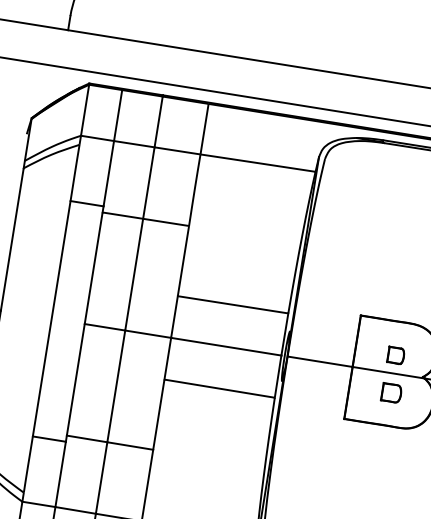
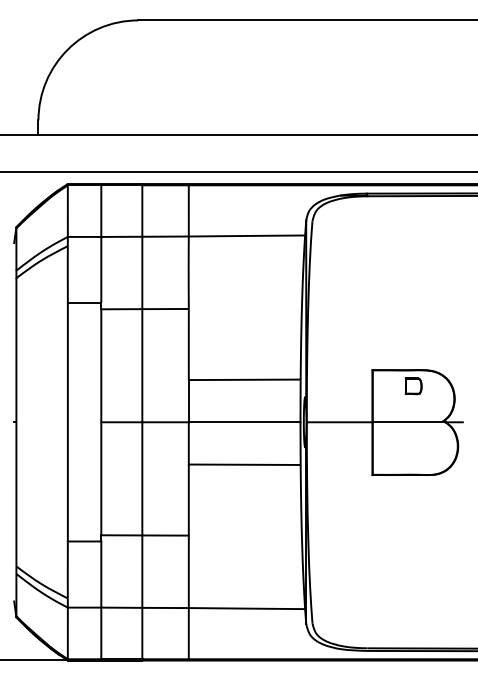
part: (395, 355) -> (413, 386), moved
part: (390, 392) -> (414, 441), removed

